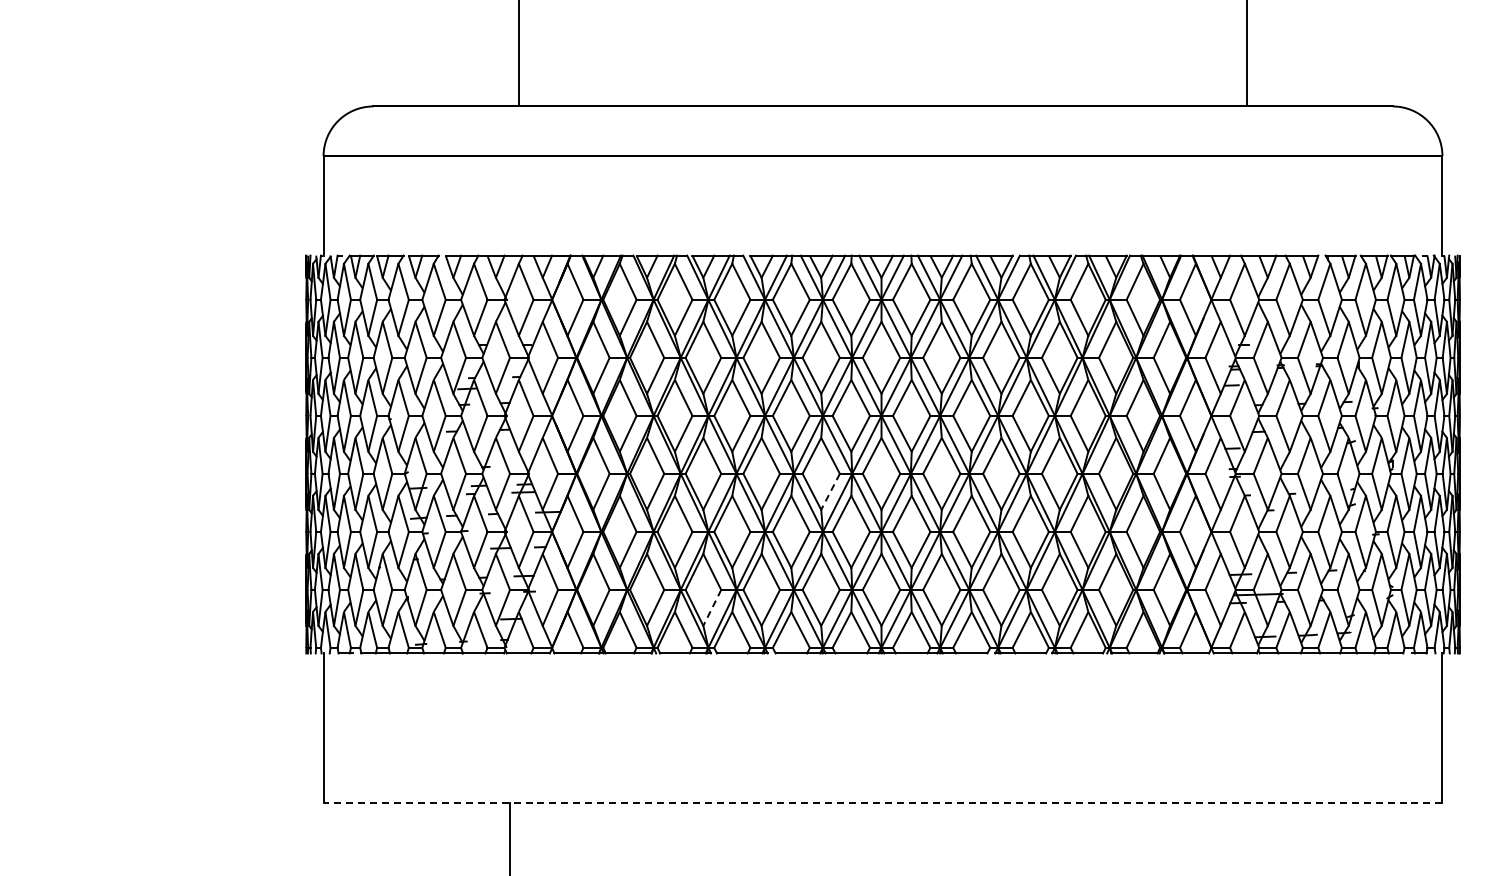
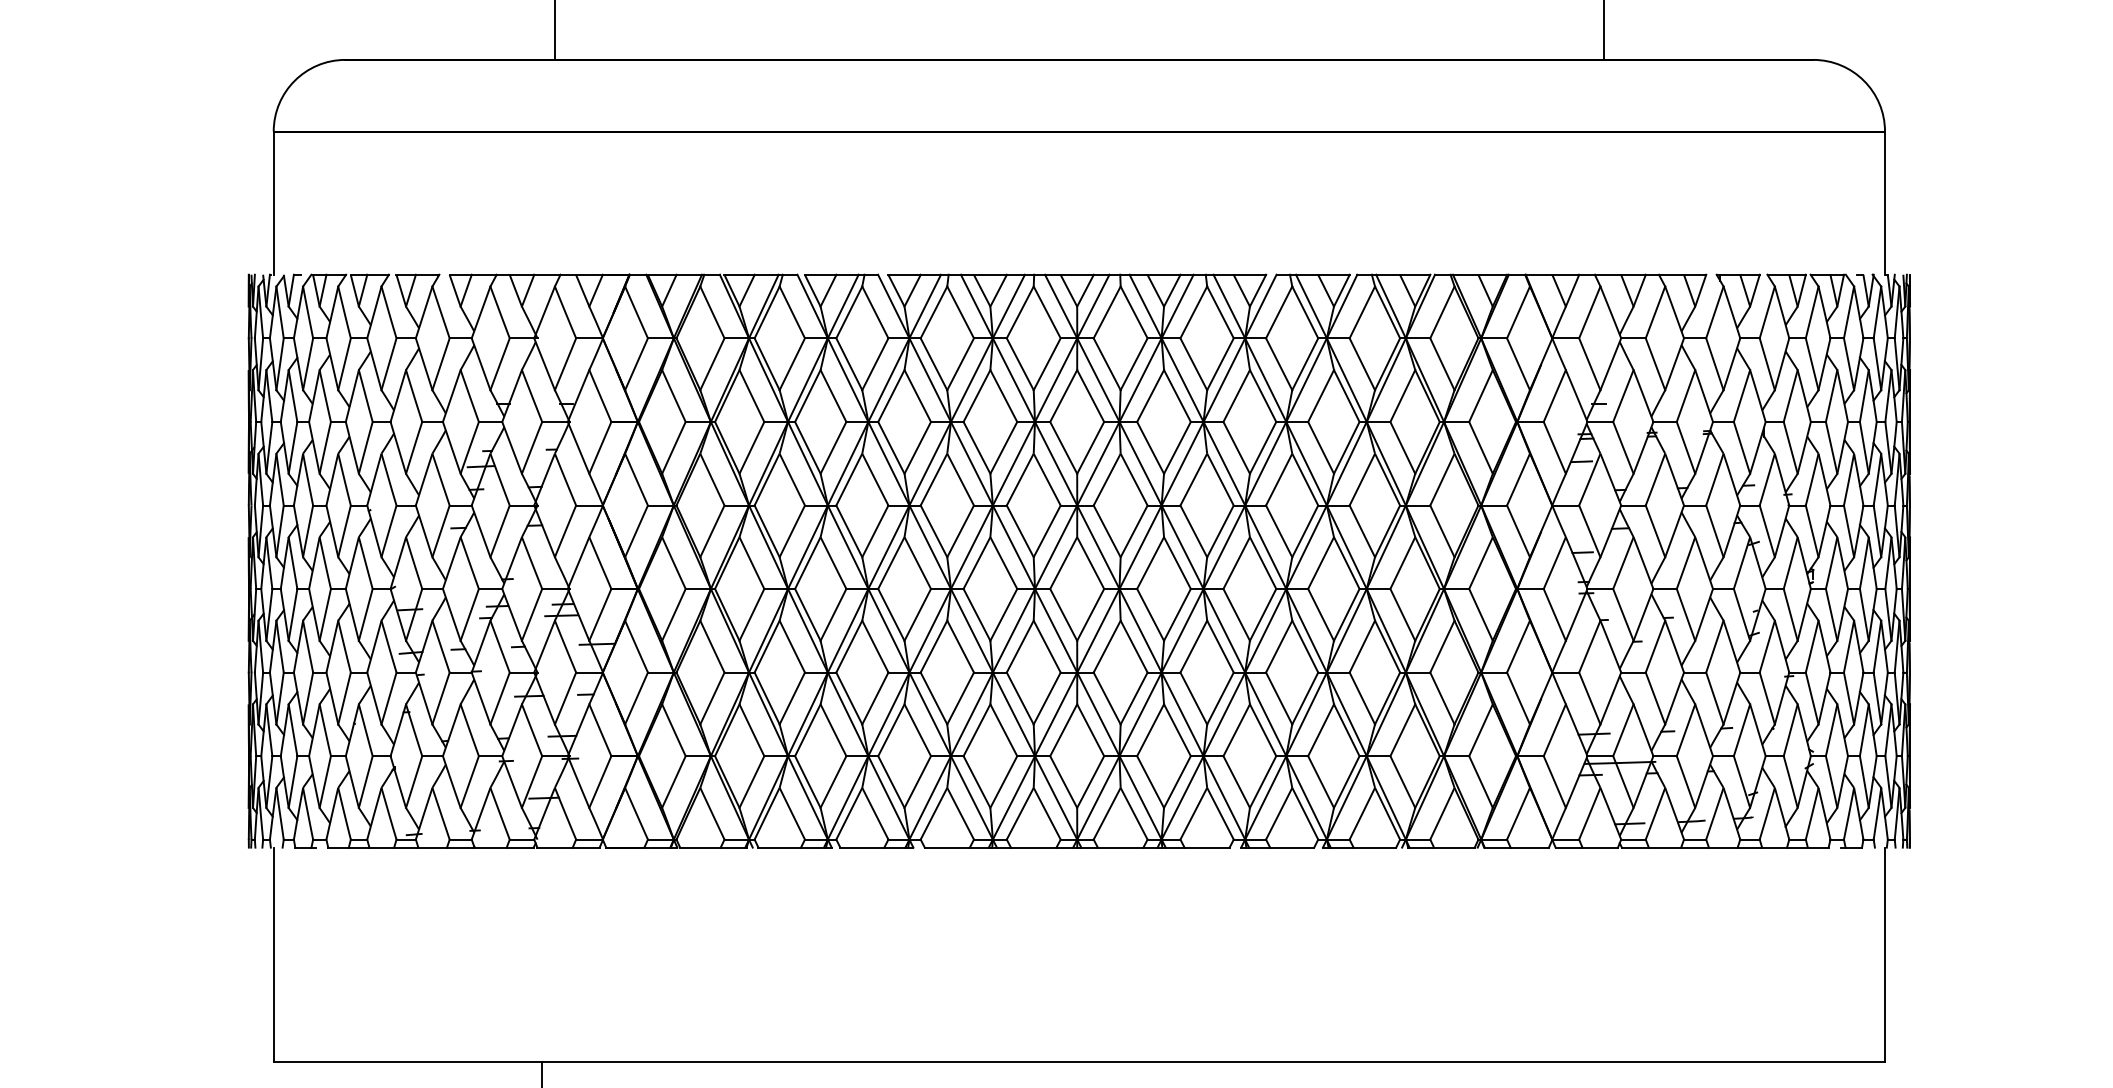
line: (830, 492) -> (1003, 615), dashed -> solid
line: (712, 608) -> (833, 782), dashed -> solid
line: (882, 802) -> (1078, 1062), dashed -> solid

